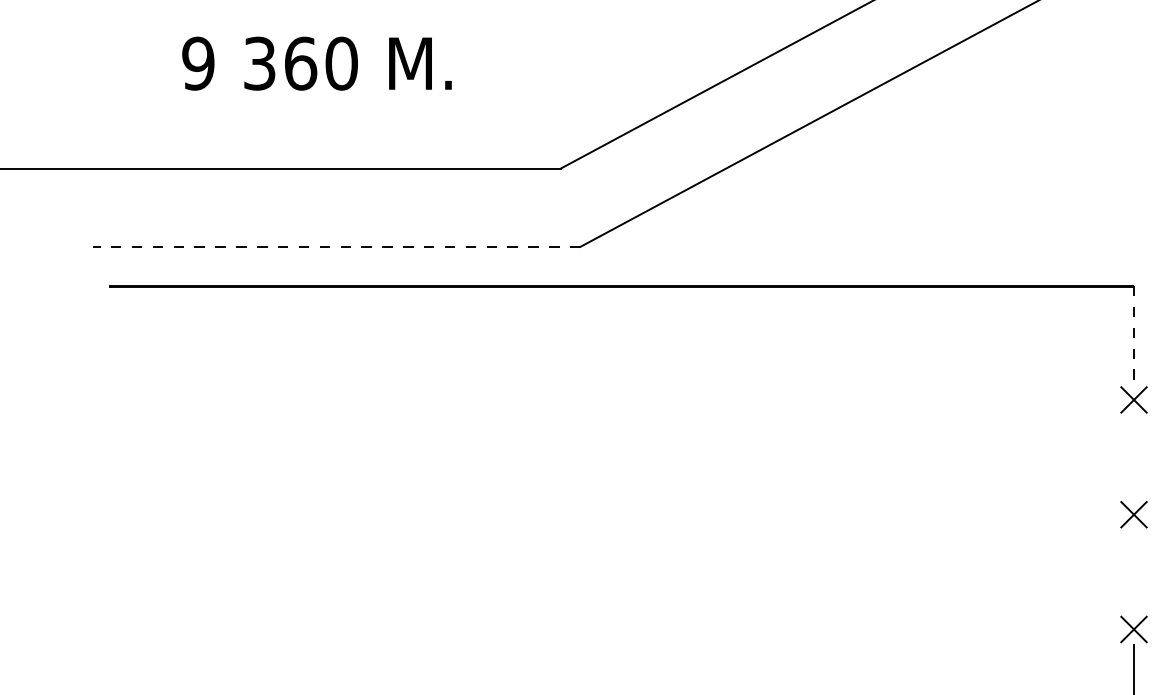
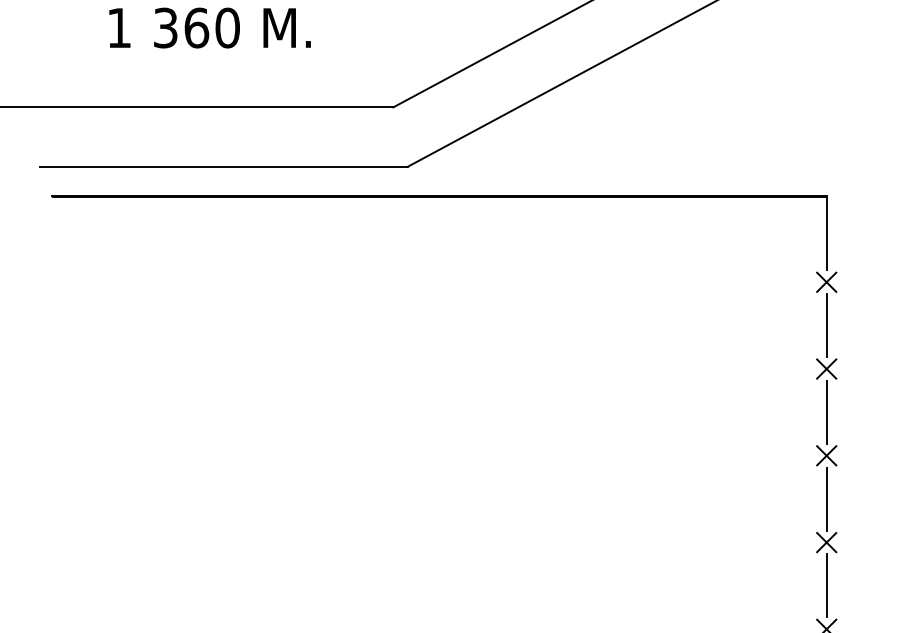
text: (198, 62) -> (119, 27), 9 -> 1
line: (336, 246) -> (223, 166), dashed -> solid
line: (1133, 335) -> (826, 233), dashed -> solid
line: (1133, 457) -> (826, 325), added
line: (1133, 570) -> (826, 411), added

